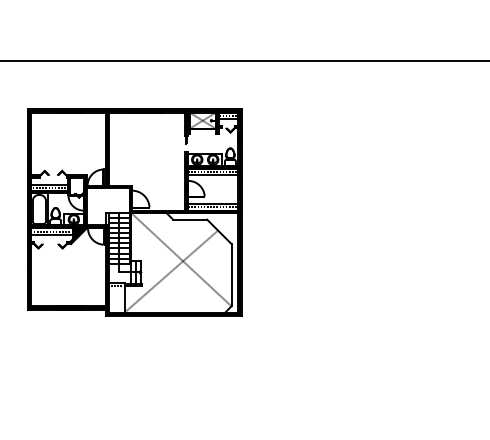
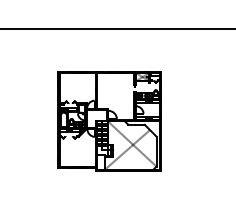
part: (134, 212) -> (109, 121), moved

